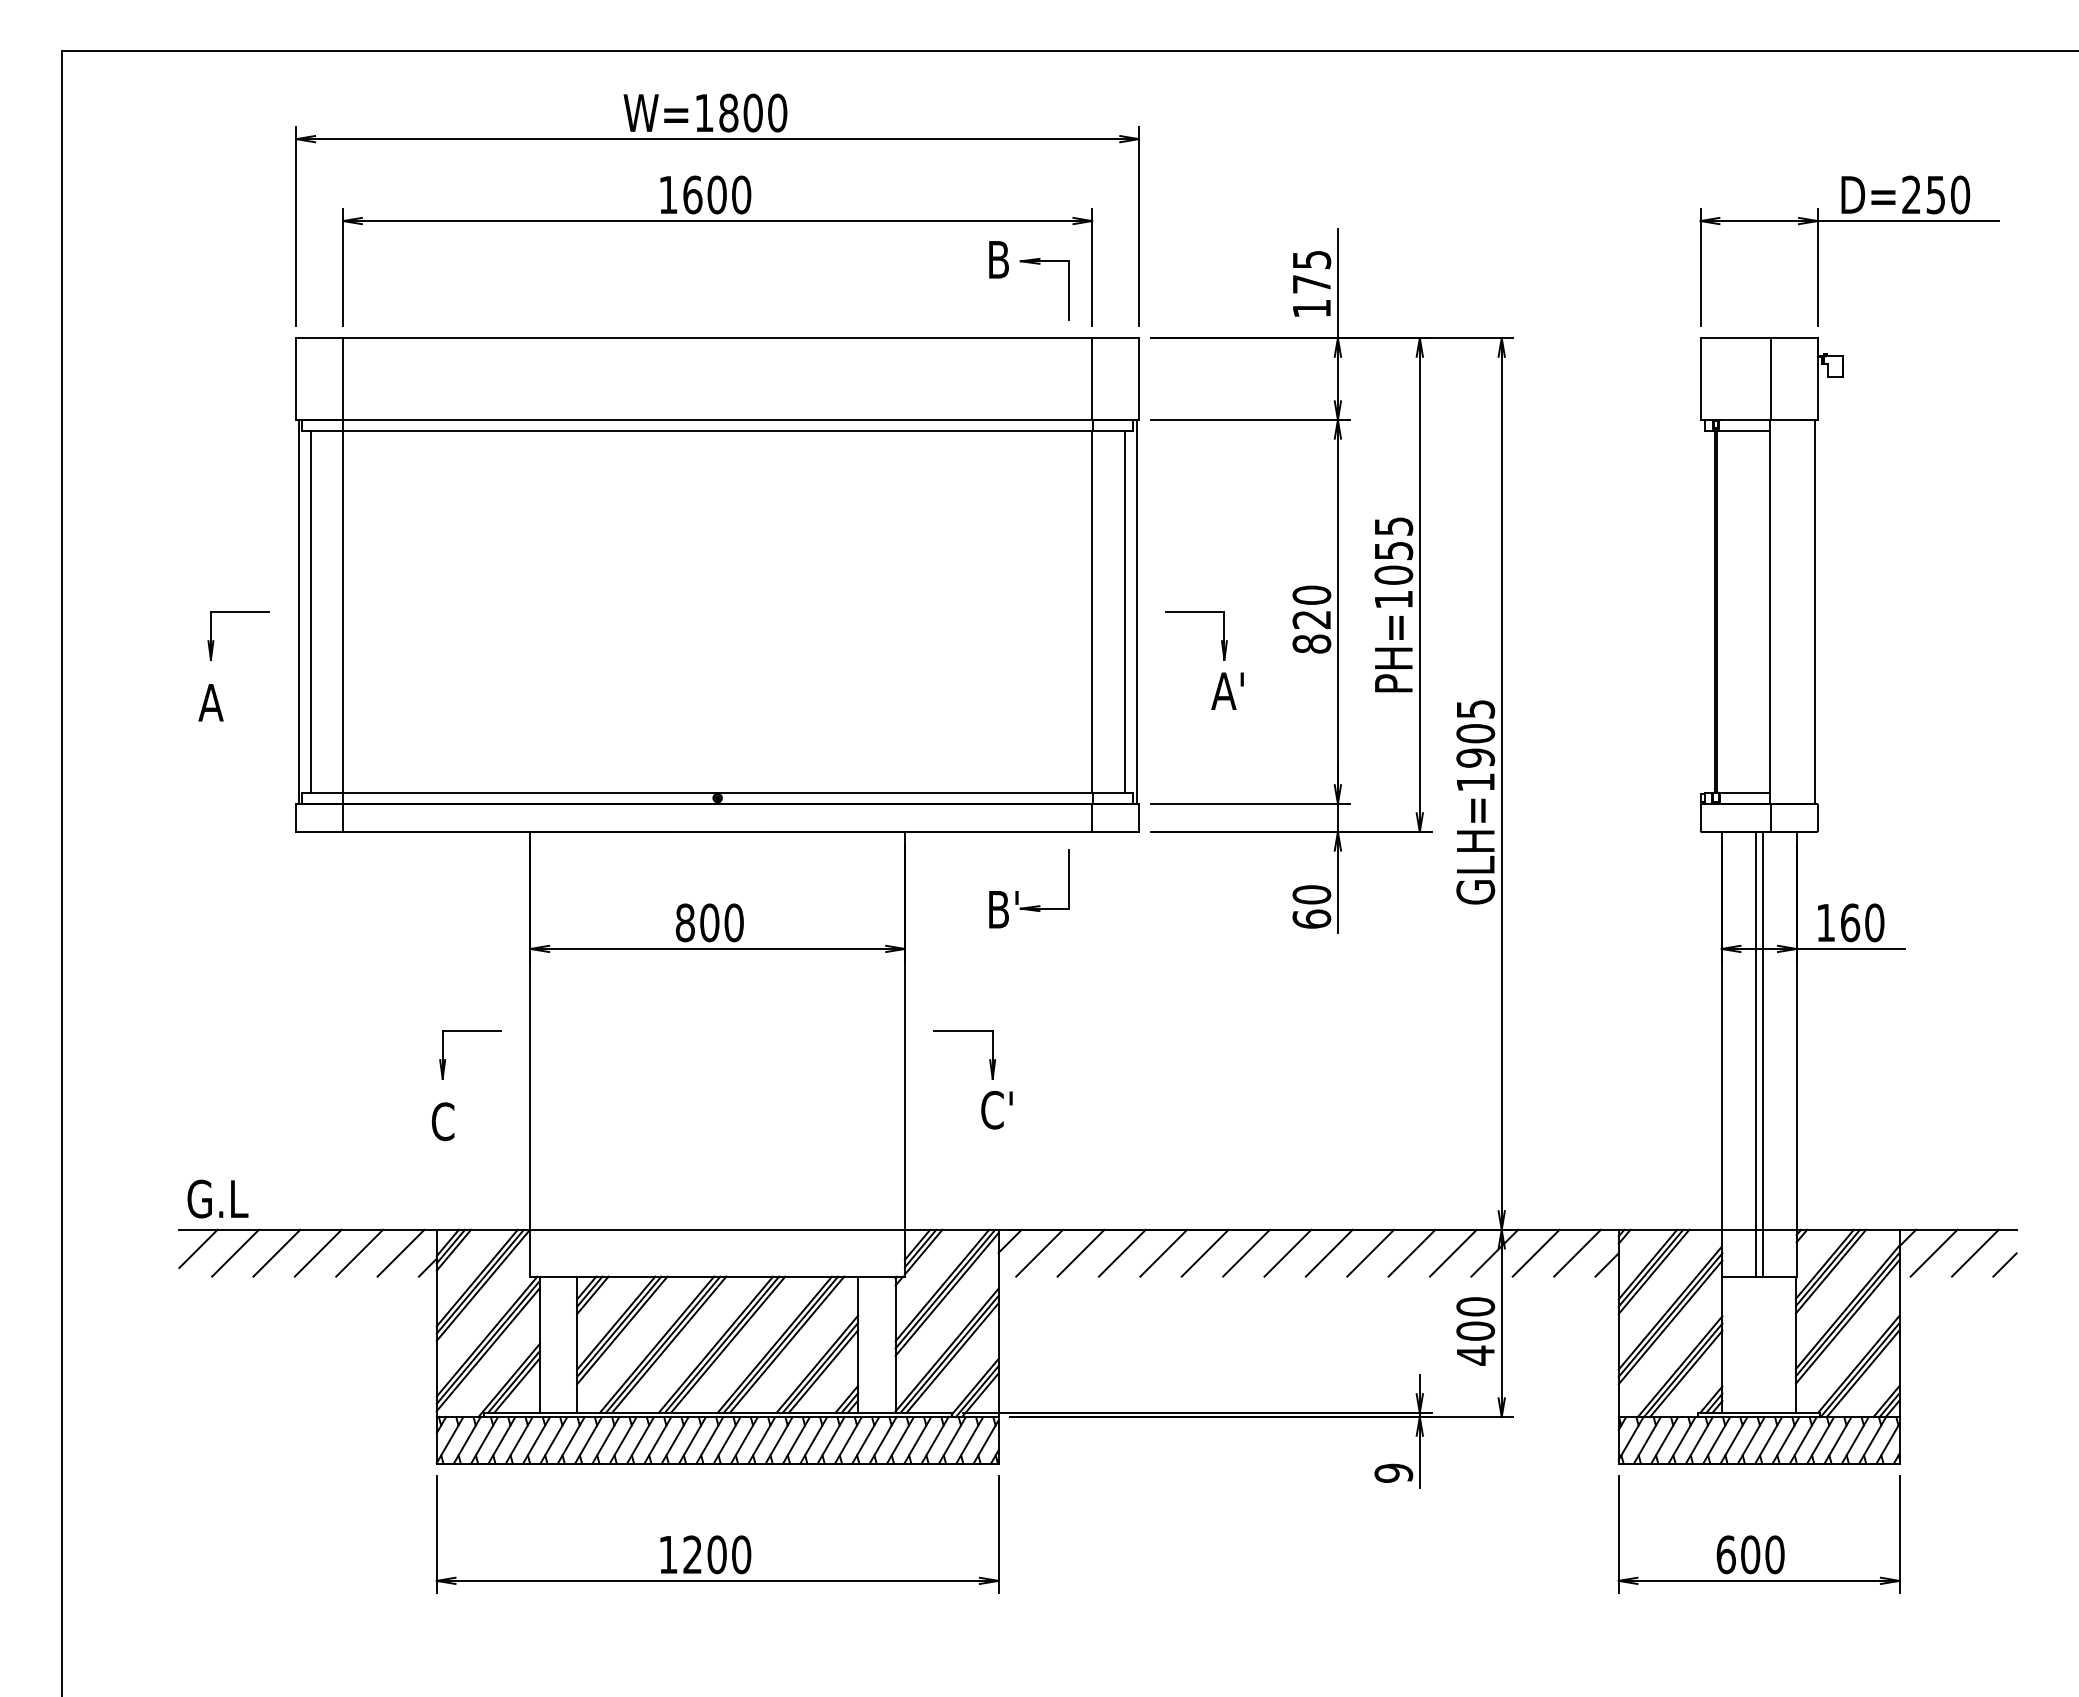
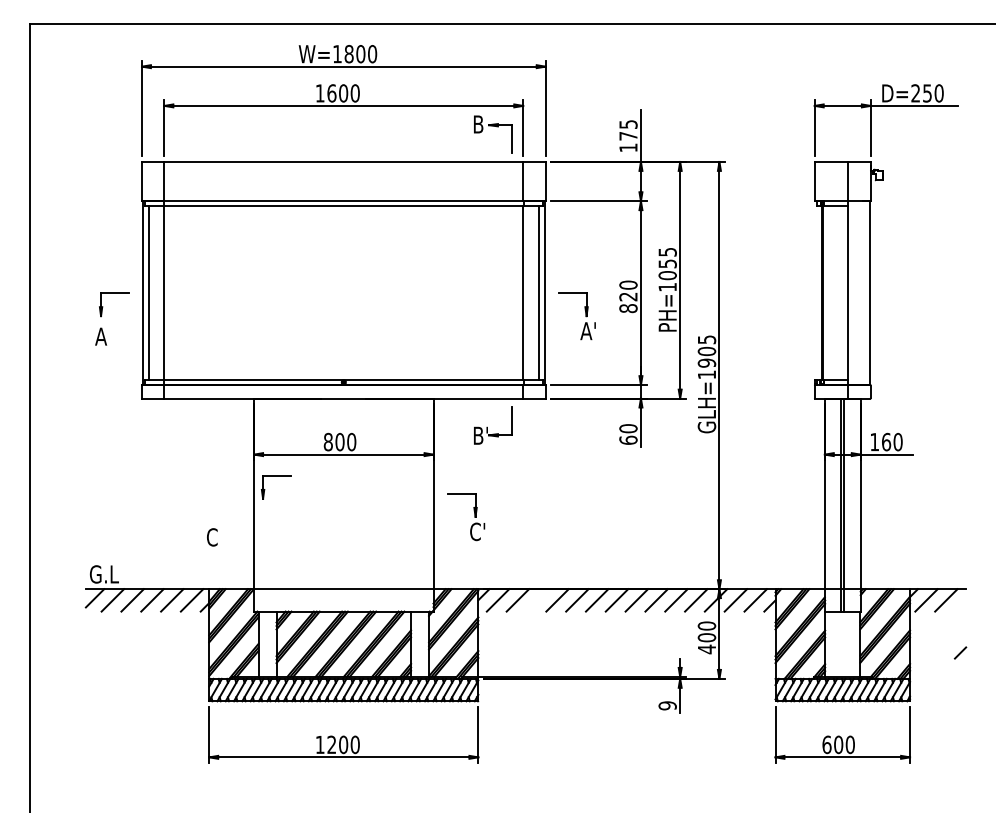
part: (470, 1032) -> (276, 476), moved
line: (1121, 1253) -> (537, 600), removed
line: (2004, 1263) -> (960, 652), moved

